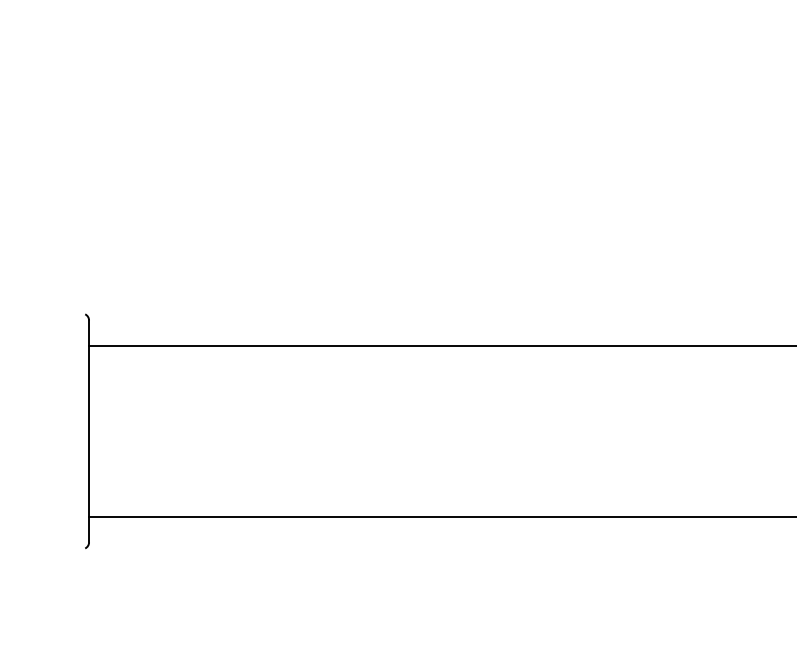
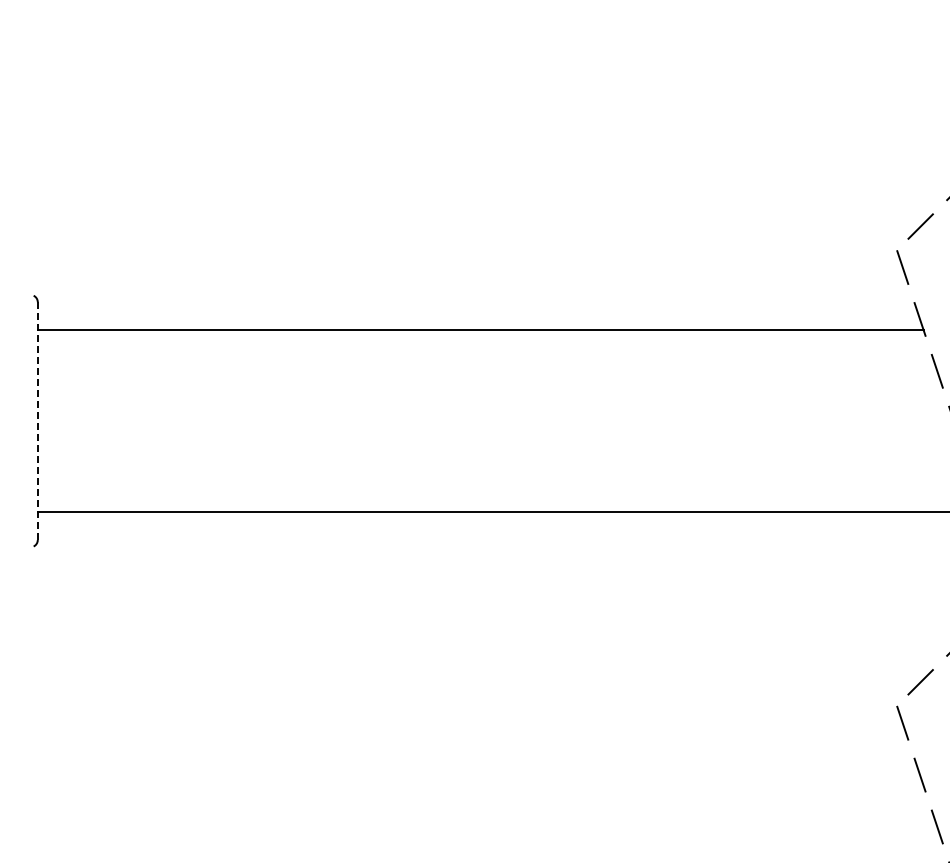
line: (88, 431) -> (37, 421), solid -> dashed

